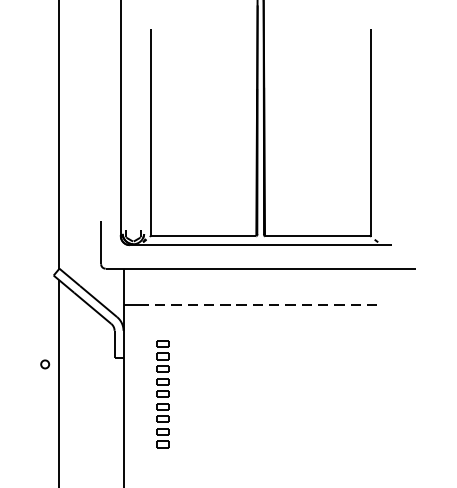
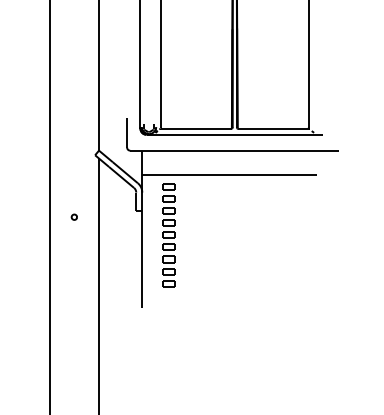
line: (261, 304) -> (235, 174), dashed -> solid
part: (43, 363) -> (73, 216), moved
part: (162, 394) -> (168, 235), size x1.43

